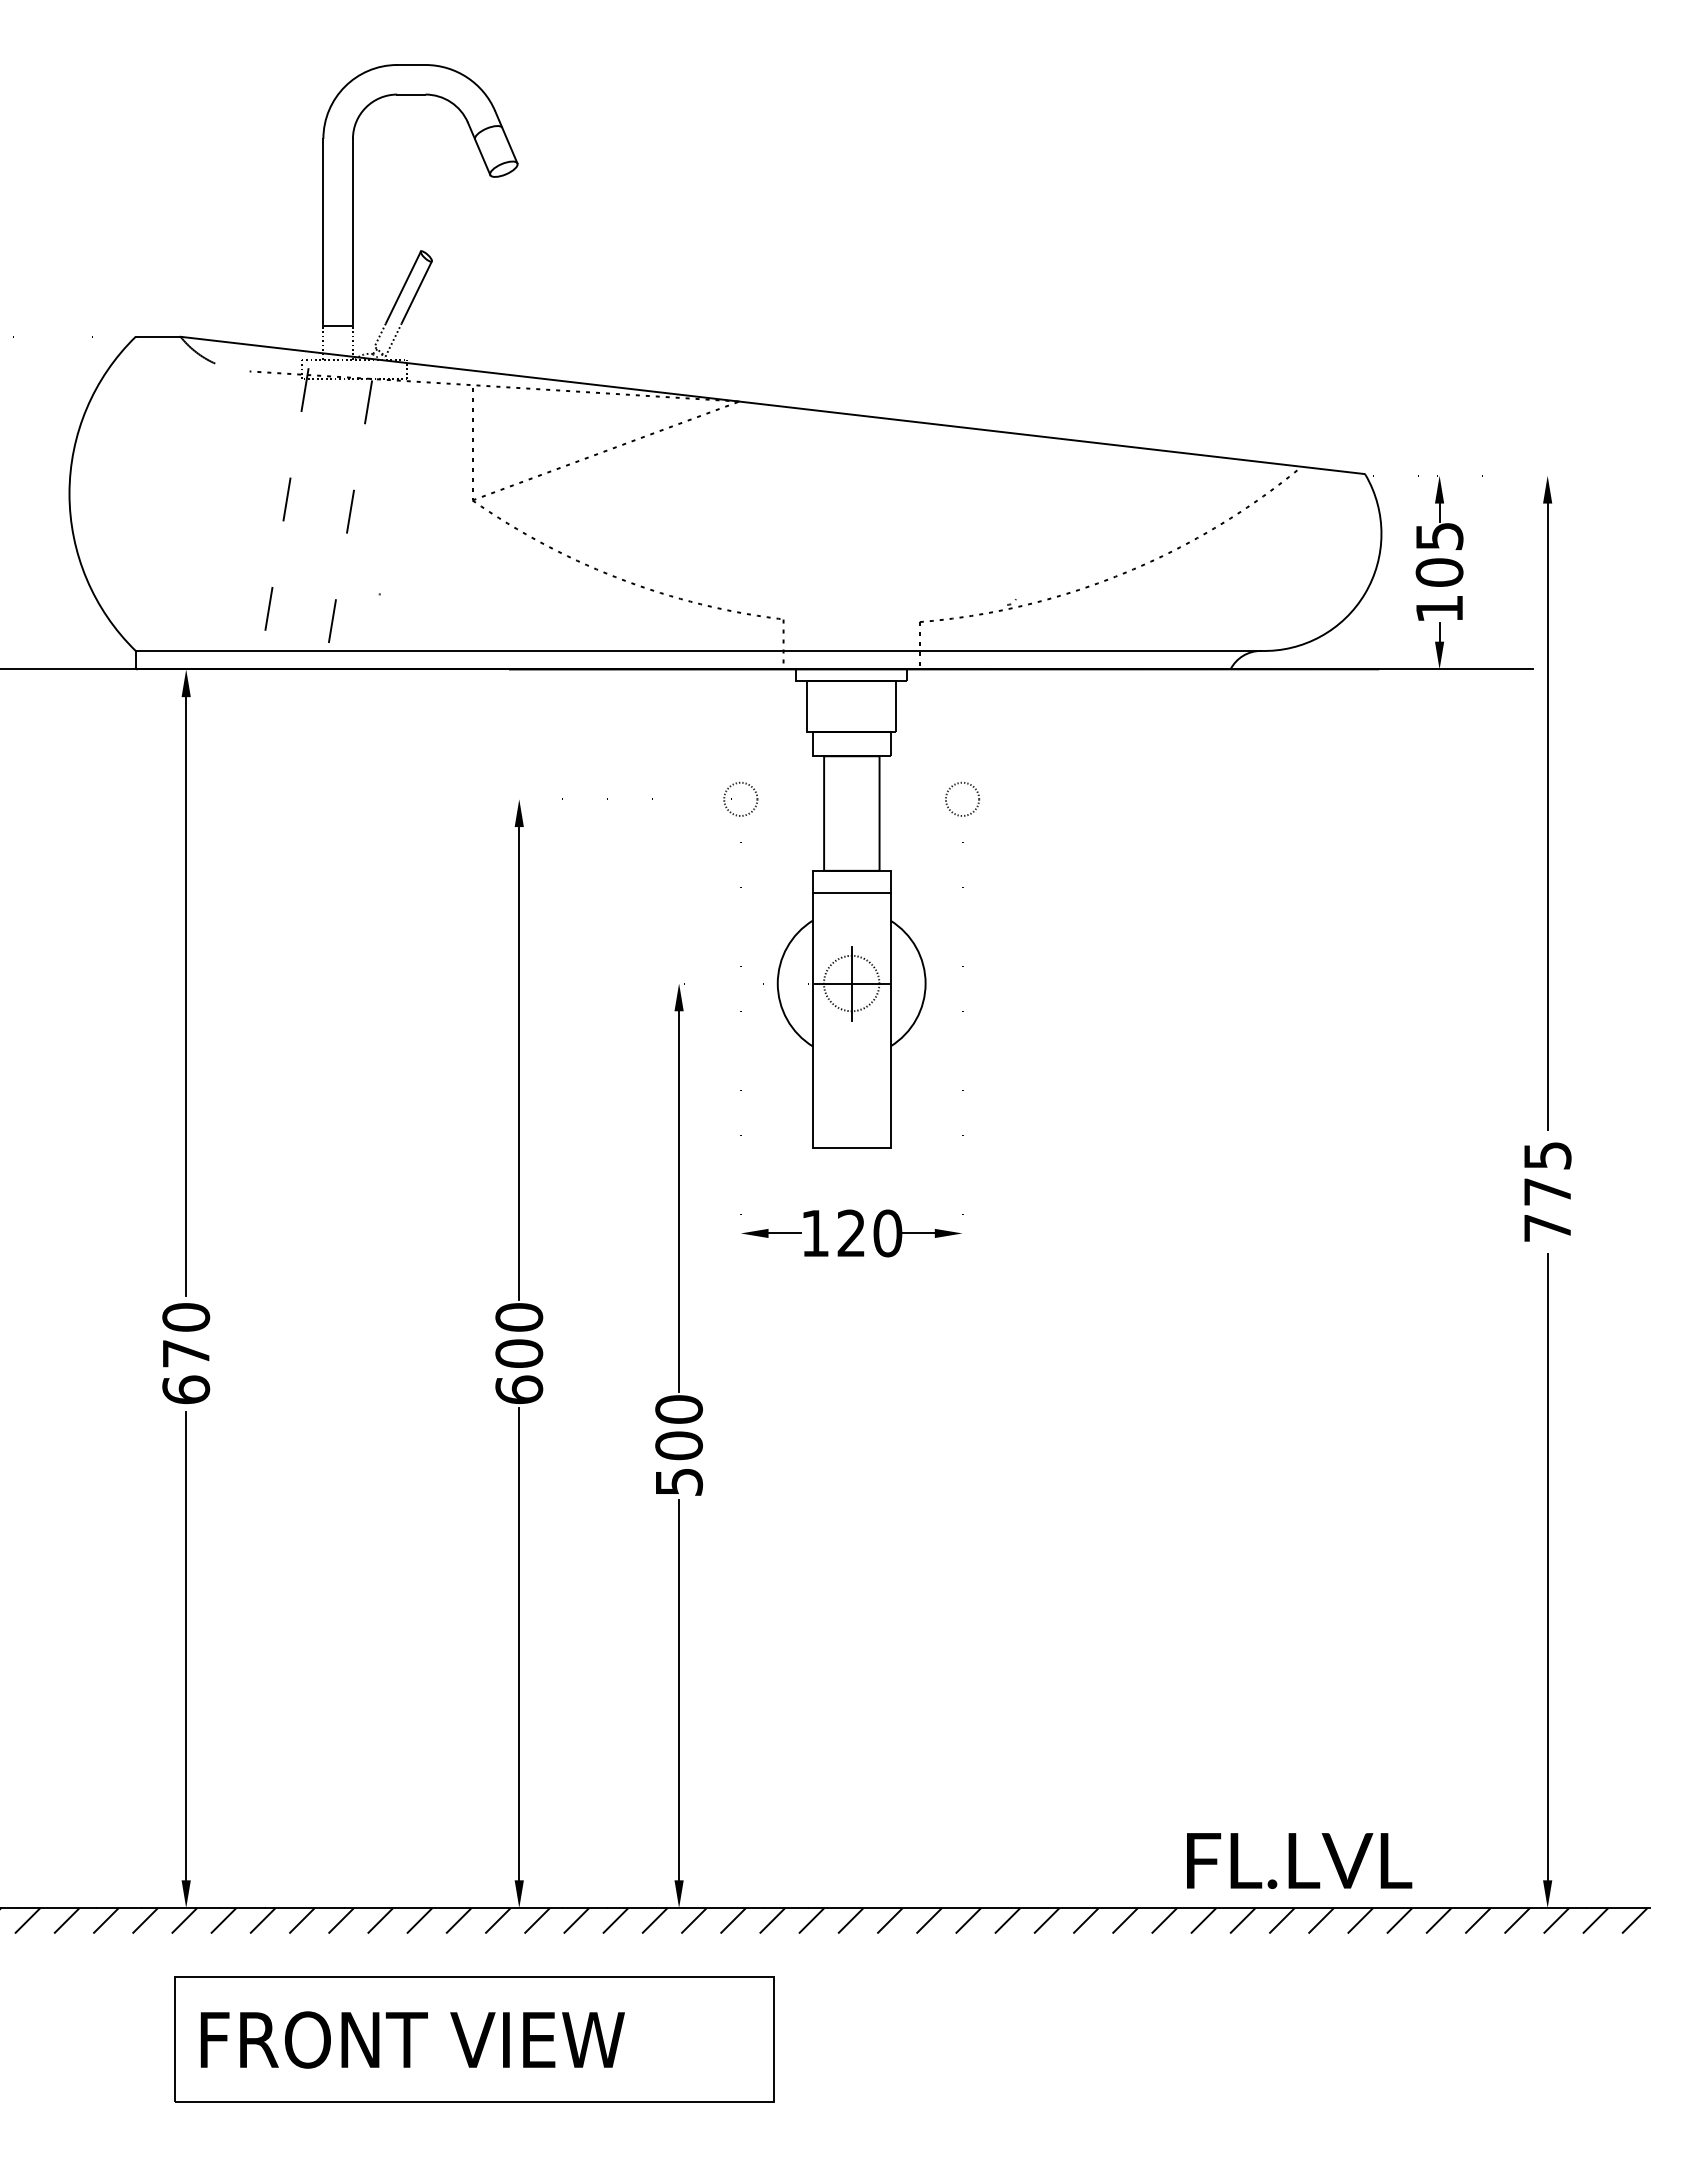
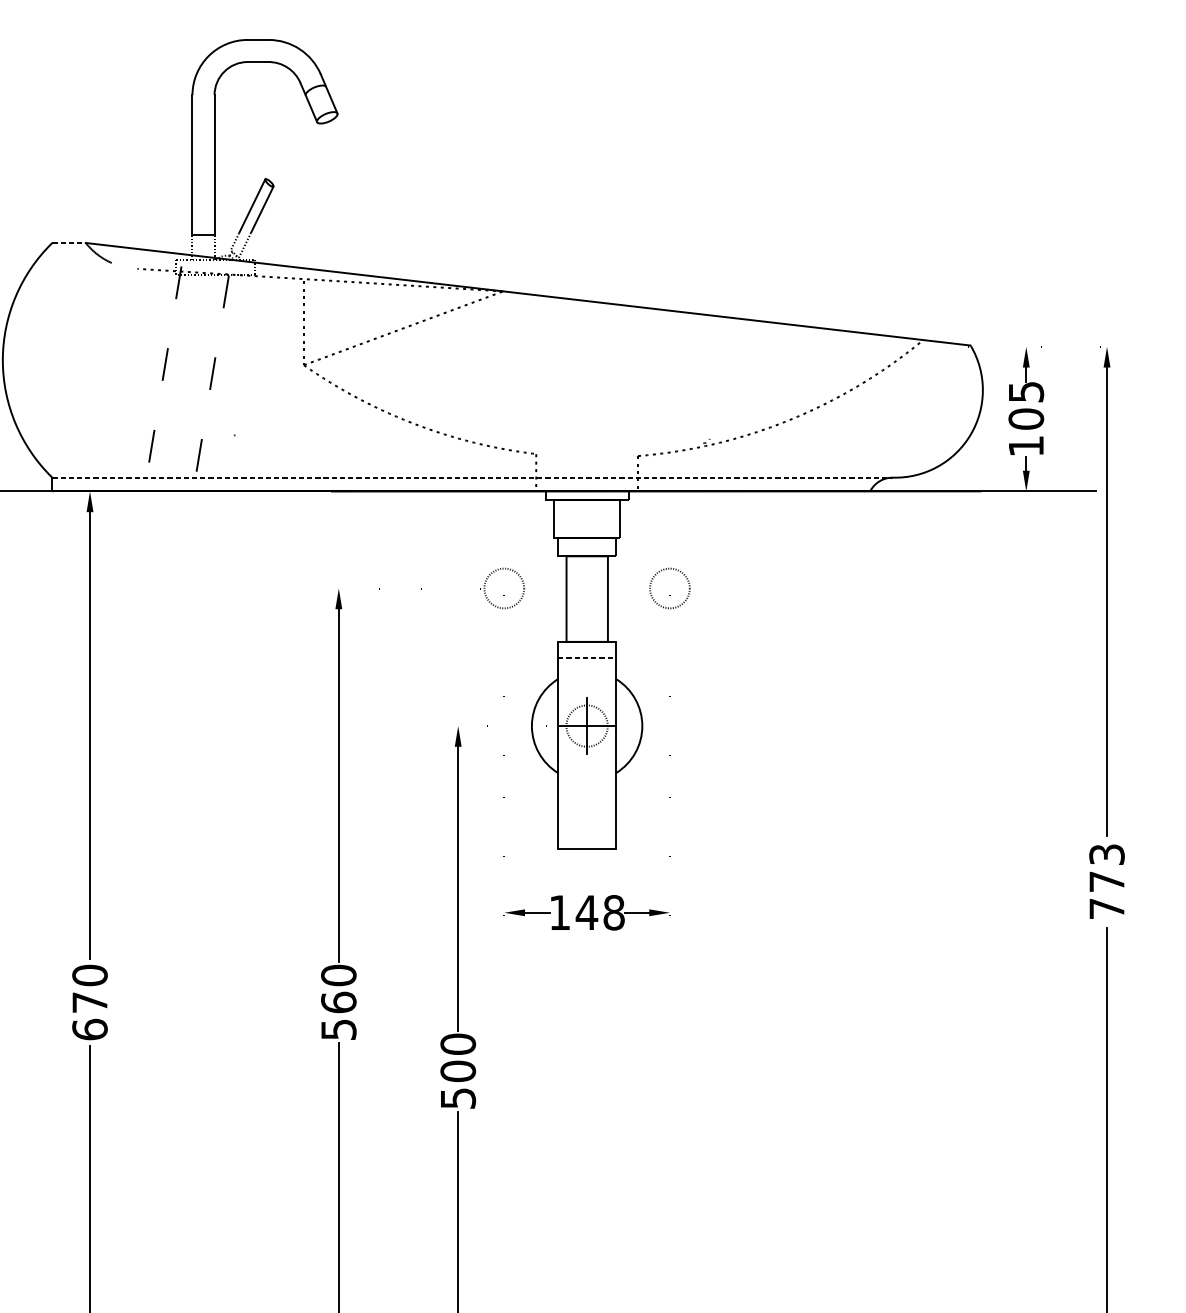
line: (158, 336) -> (69, 242), solid -> dashed
line: (698, 650) -> (472, 477), solid -> dashed
circle: (740, 798) -> (504, 587), size x1.6
circle: (962, 798) -> (669, 587), size x1.6
line: (851, 893) -> (586, 658), solid -> dashed
text: (1546, 1155) -> (1106, 854), 775 -> 773
text: (869, 1233) -> (600, 912), 120 -> 148
text: (519, 1371) -> (338, 1015), 600 -> 560

